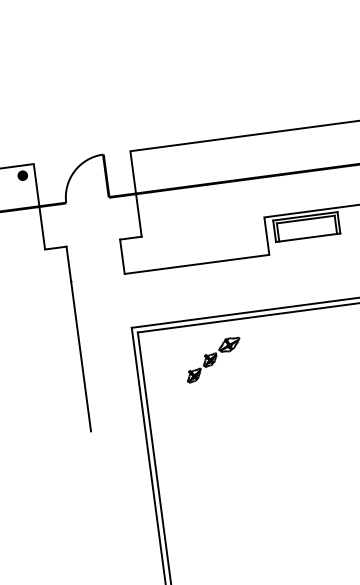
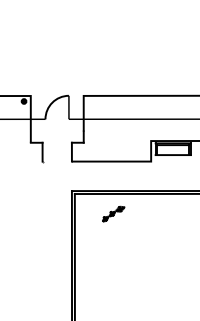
line: (80, 355) -> (42, 202), removed
part: (213, 358) -> (113, 213), size x0.7

